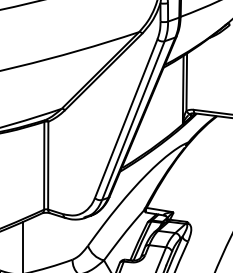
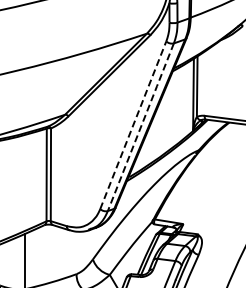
line: (126, 118) -> (133, 124), solid -> dashed
line: (134, 118) -> (141, 125), solid -> dashed

